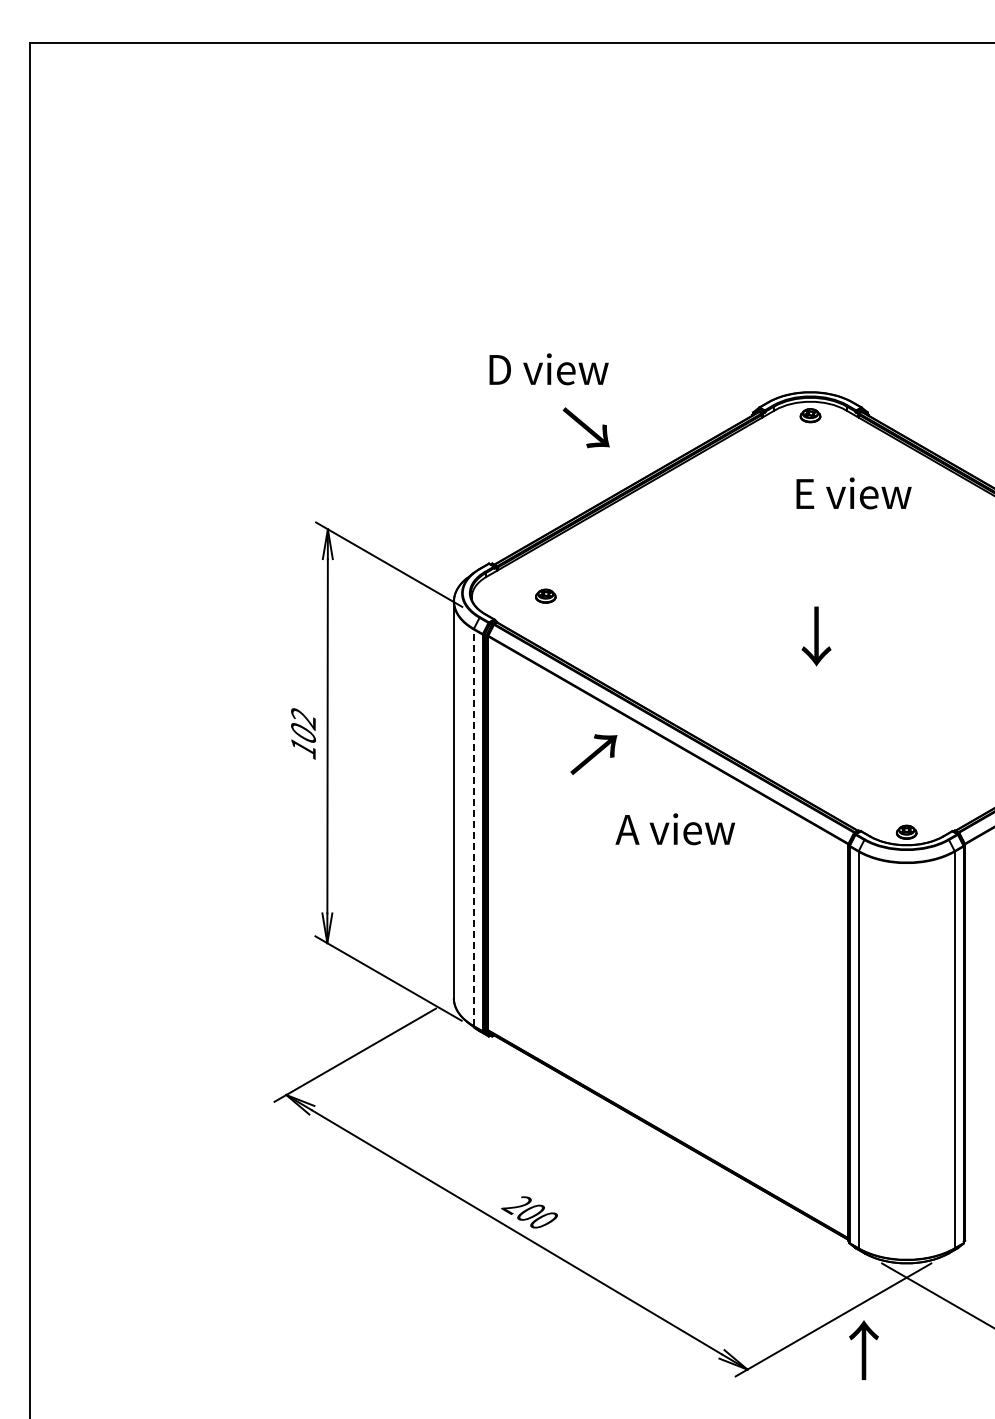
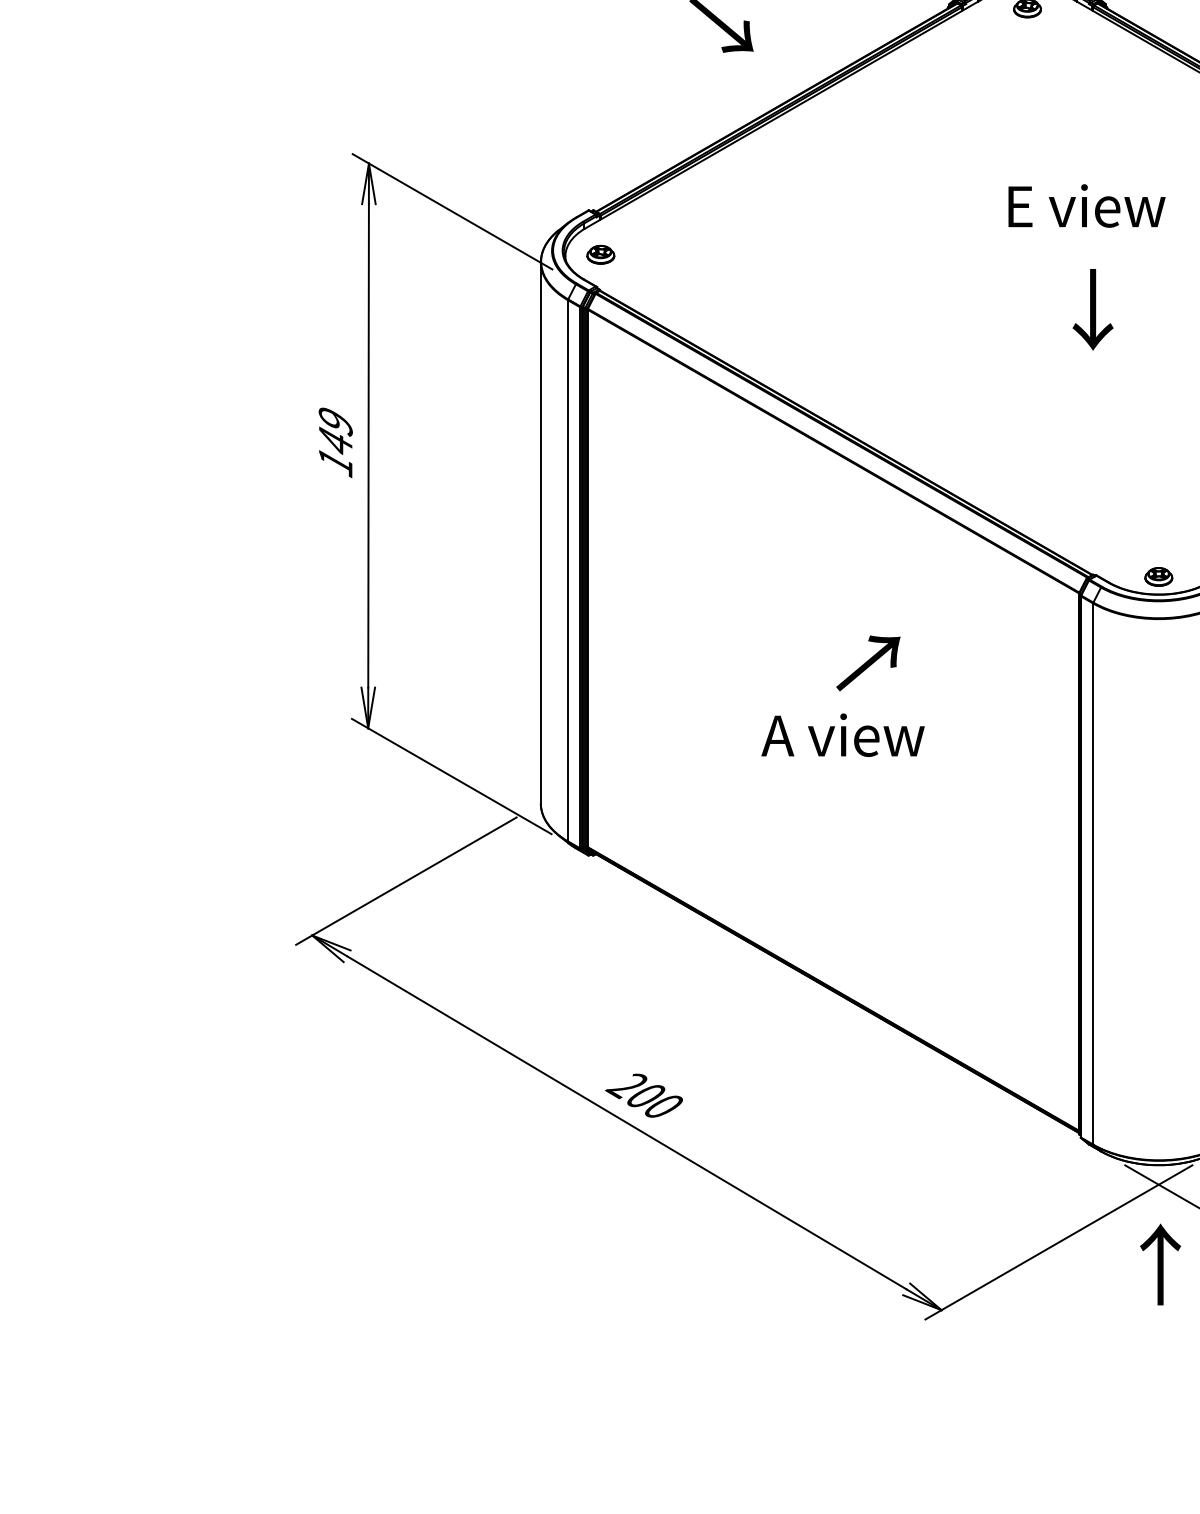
text: (853, 493) -> (1086, 206), moved
part: (545, 595) -> (600, 253), moved
text: (816, 636) -> (1093, 309), moved
text: (303, 725) -> (335, 431), 102 -> 149
text: (593, 754) -> (867, 663), moved
line: (473, 827) -> (567, 570), dashed -> solid
text: (674, 829) -> (841, 735), moved
text: (863, 1349) -> (1159, 1263), moved

